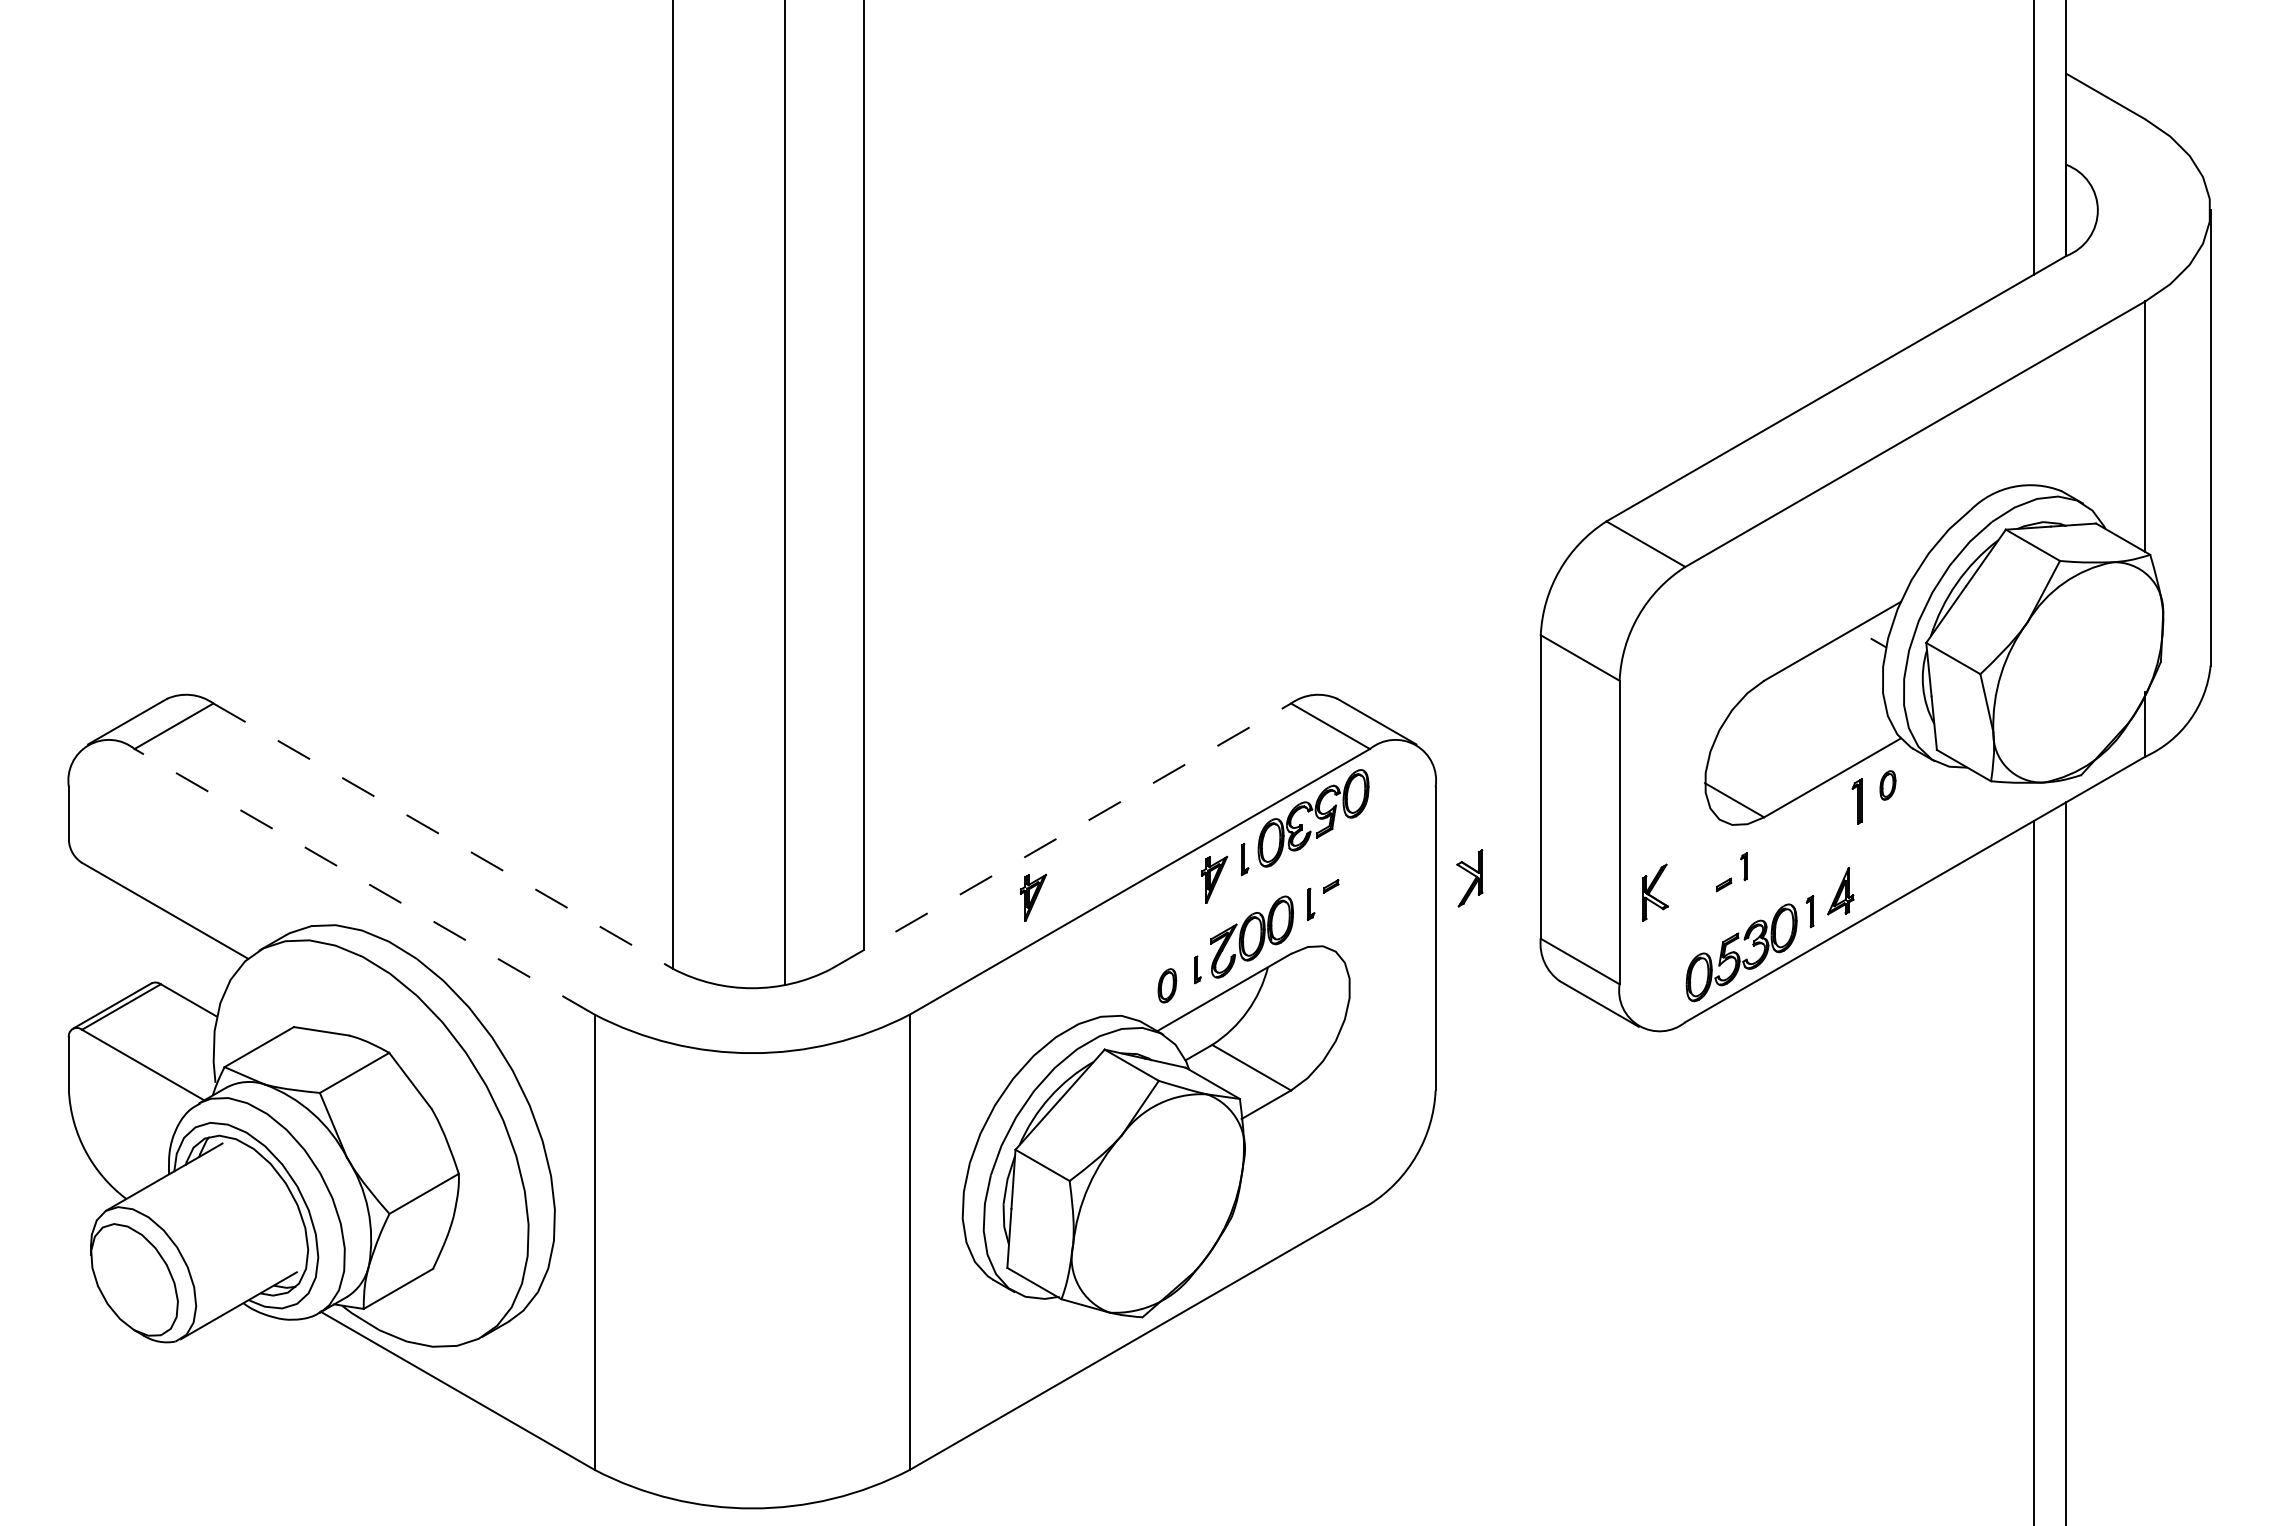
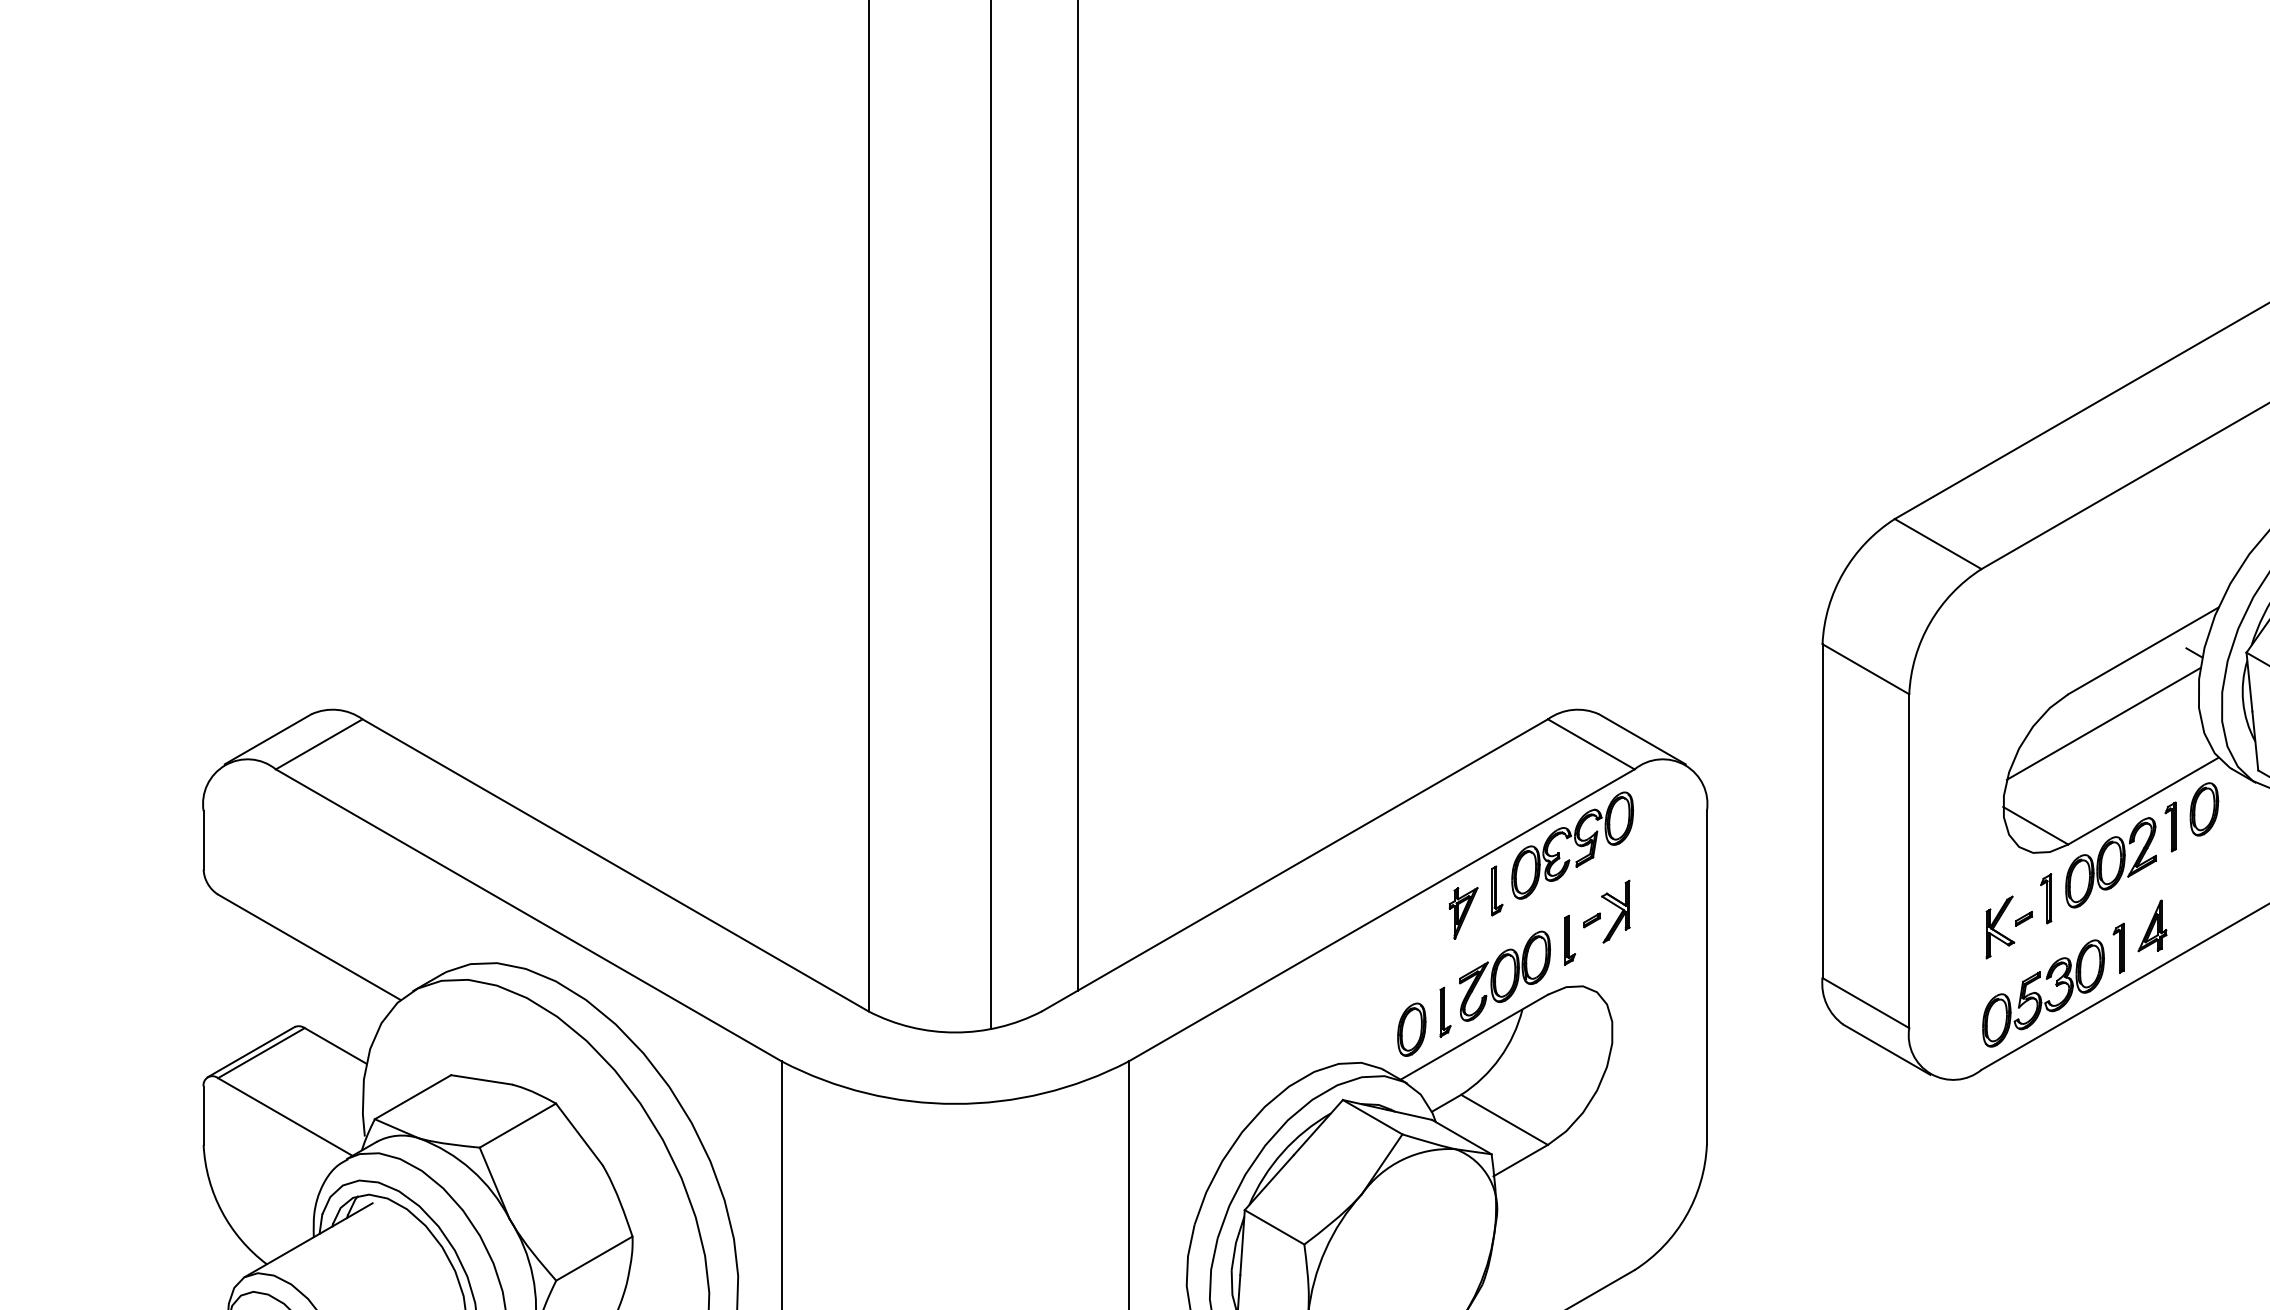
line: (1796, 707) -> (2103, 723), added
part: (1887, 785) -> (2203, 809), size x1.67
part: (1802, 833) -> (2110, 862), added
line: (443, 836) -> (615, 865), dashed -> solid
line: (1061, 836) -> (1295, 865), dashed -> solid
part: (1244, 859) -> (1496, 890), size x1.43
part: (1743, 866) -> (2045, 898), size x1.67
part: (1469, 878) -> (1615, 911), moved
line: (364, 881) -> (528, 915), dashed -> solid
part: (1655, 892) -> (2000, 927), moved
part: (1033, 897) -> (1264, 932), removed
part: (1310, 904) -> (1569, 940), size x1.43
part: (1809, 911) -> (2118, 948), size x1.43
part: (1197, 969) -> (1444, 1011), size x1.67
part: (1167, 985) -> (1411, 1029), size x1.43

